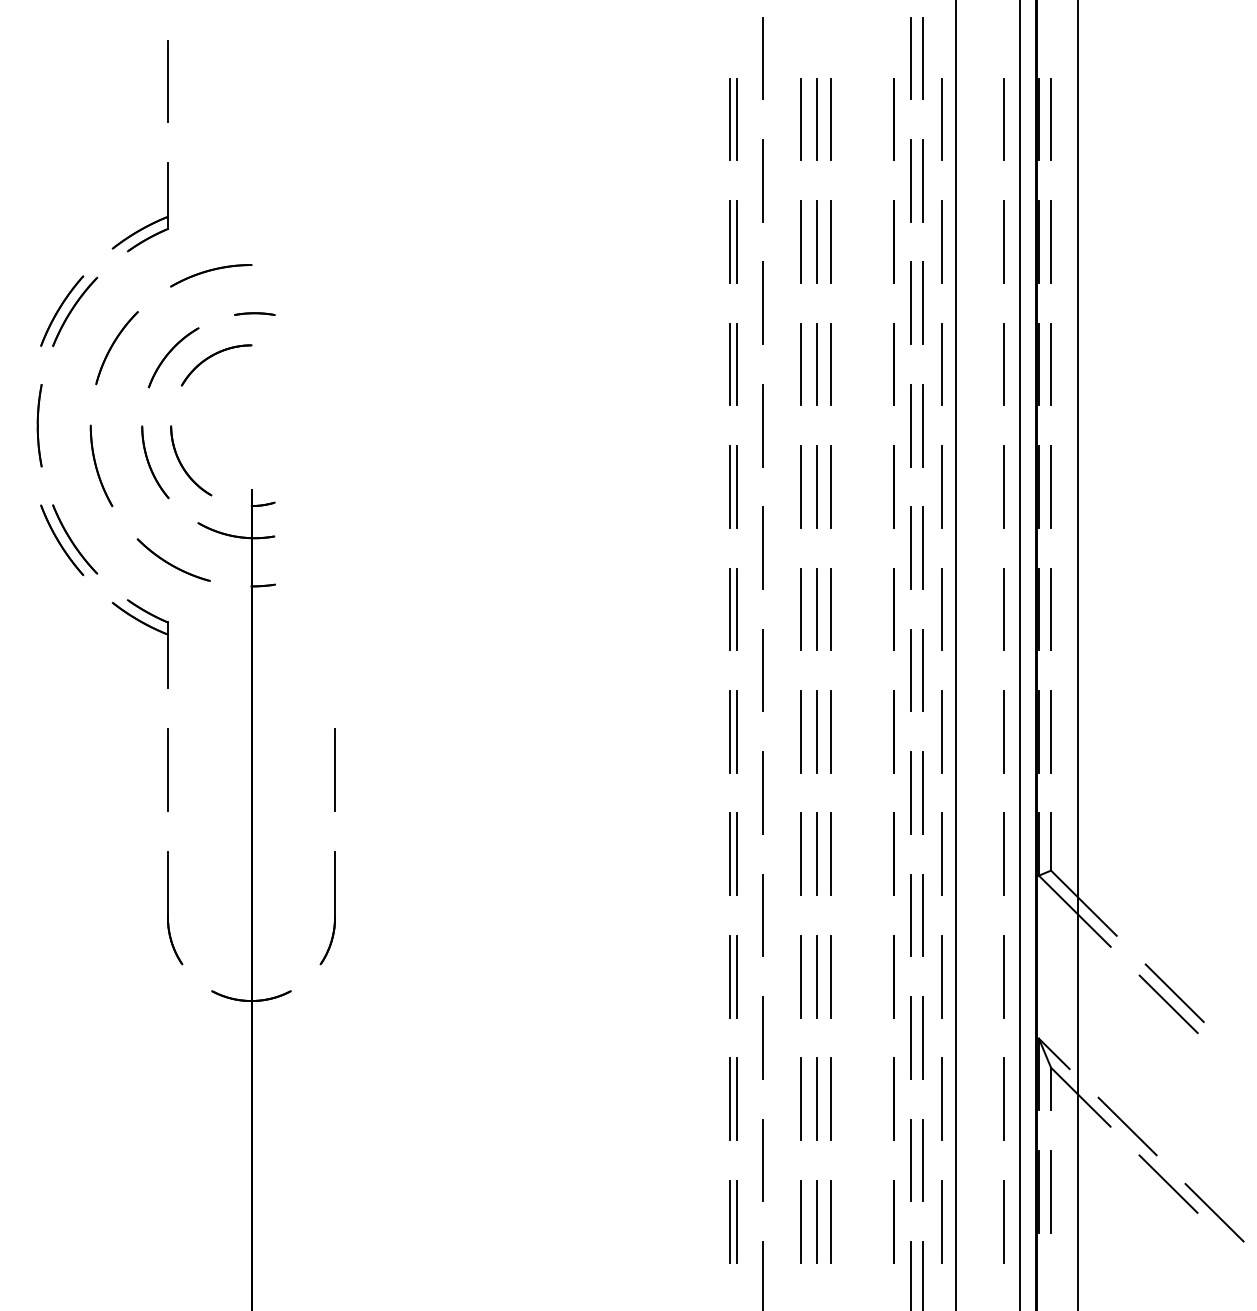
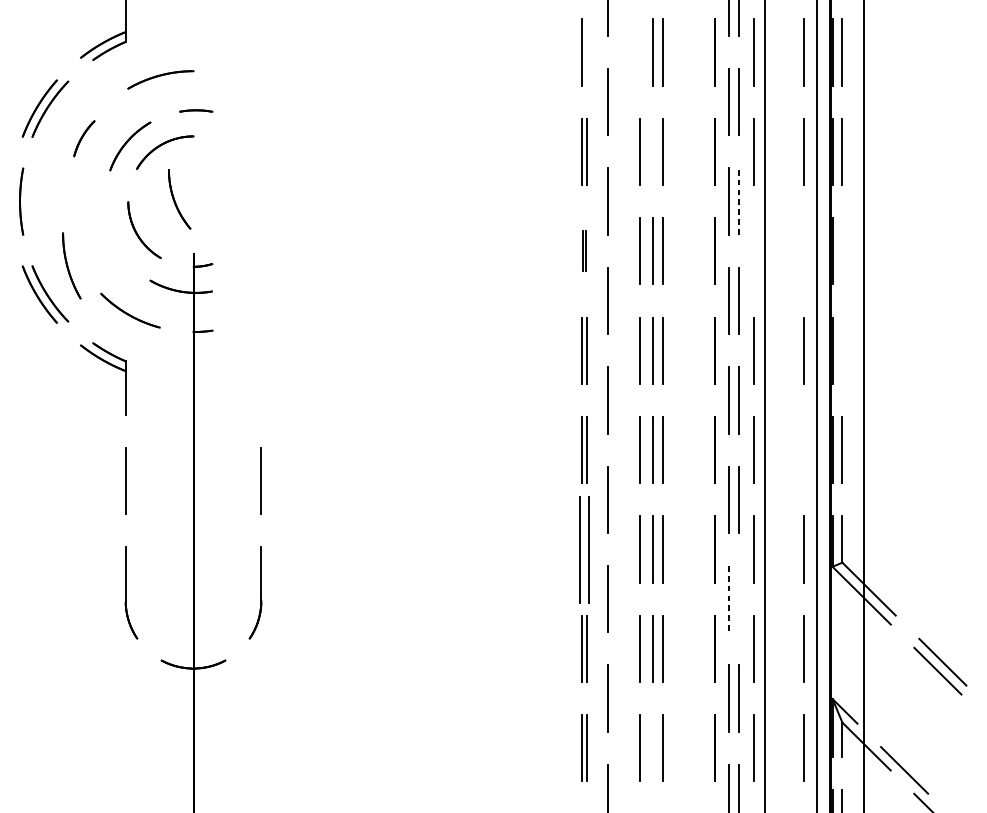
line: (736, 241) -> (587, 52), removed
line: (800, 241) -> (639, 52), removed
part: (116, 348) -> (83, 138), size x0.6
line: (817, 364) -> (652, 151), removed
line: (923, 425) -> (738, 201), solid -> dashed
part: (155, 462) -> (179, 199), moved
part: (101, 465) -> (71, 265), moved
part: (733, 486) -> (584, 250), size x0.6
line: (942, 486) -> (754, 250), removed
line: (1003, 486) -> (803, 250), removed
line: (1051, 486) -> (842, 250), removed
line: (1051, 609) -> (842, 350), removed
line: (1003, 731) -> (803, 449), removed
part: (733, 853) -> (584, 548), size x1.6
line: (911, 915) -> (729, 599), solid -> dashed
line: (922, 915) -> (738, 599), removed
line: (817, 1099) -> (652, 748), removed

